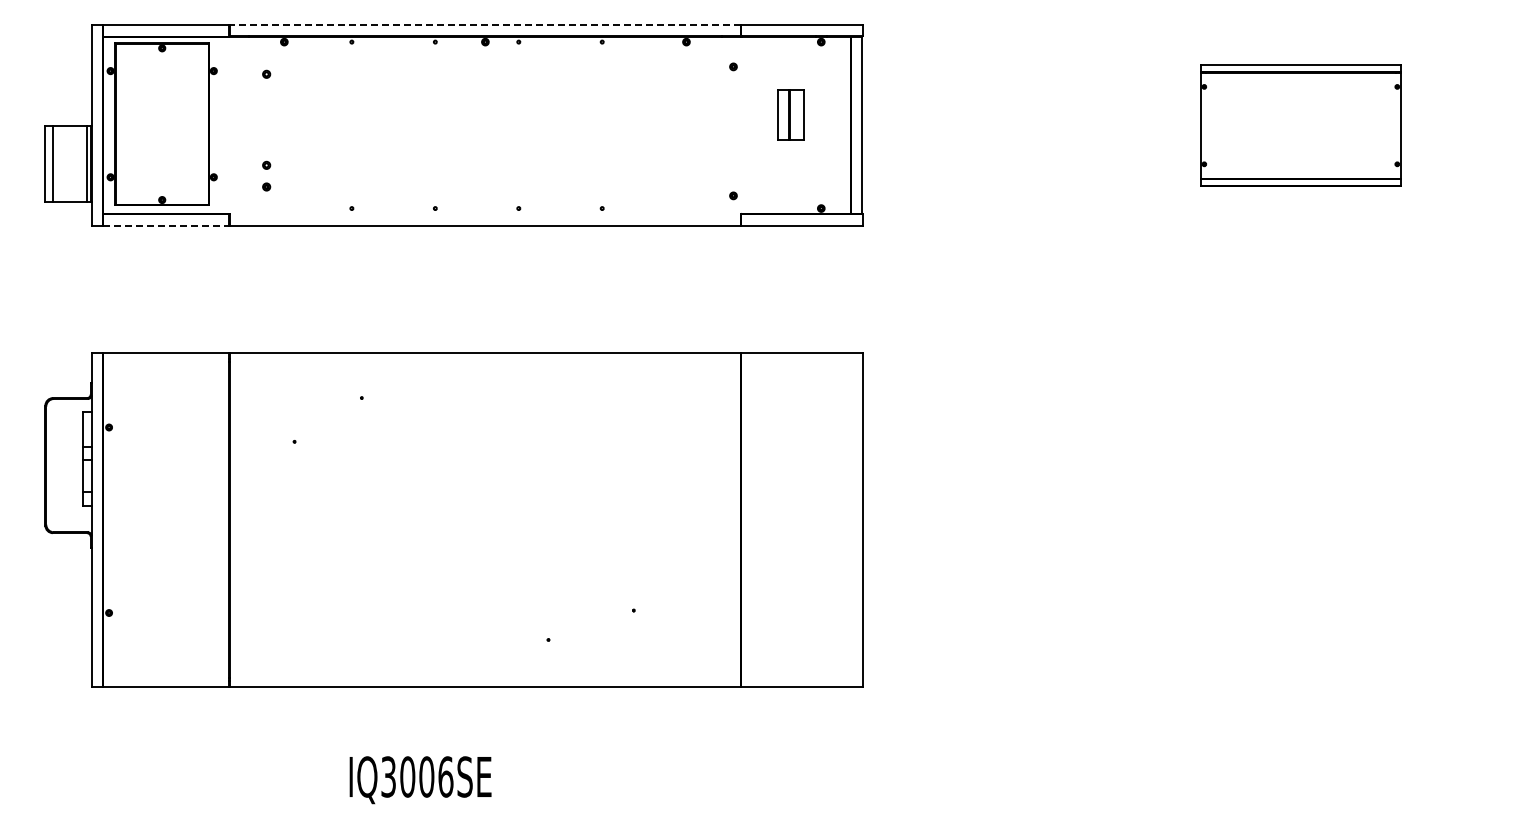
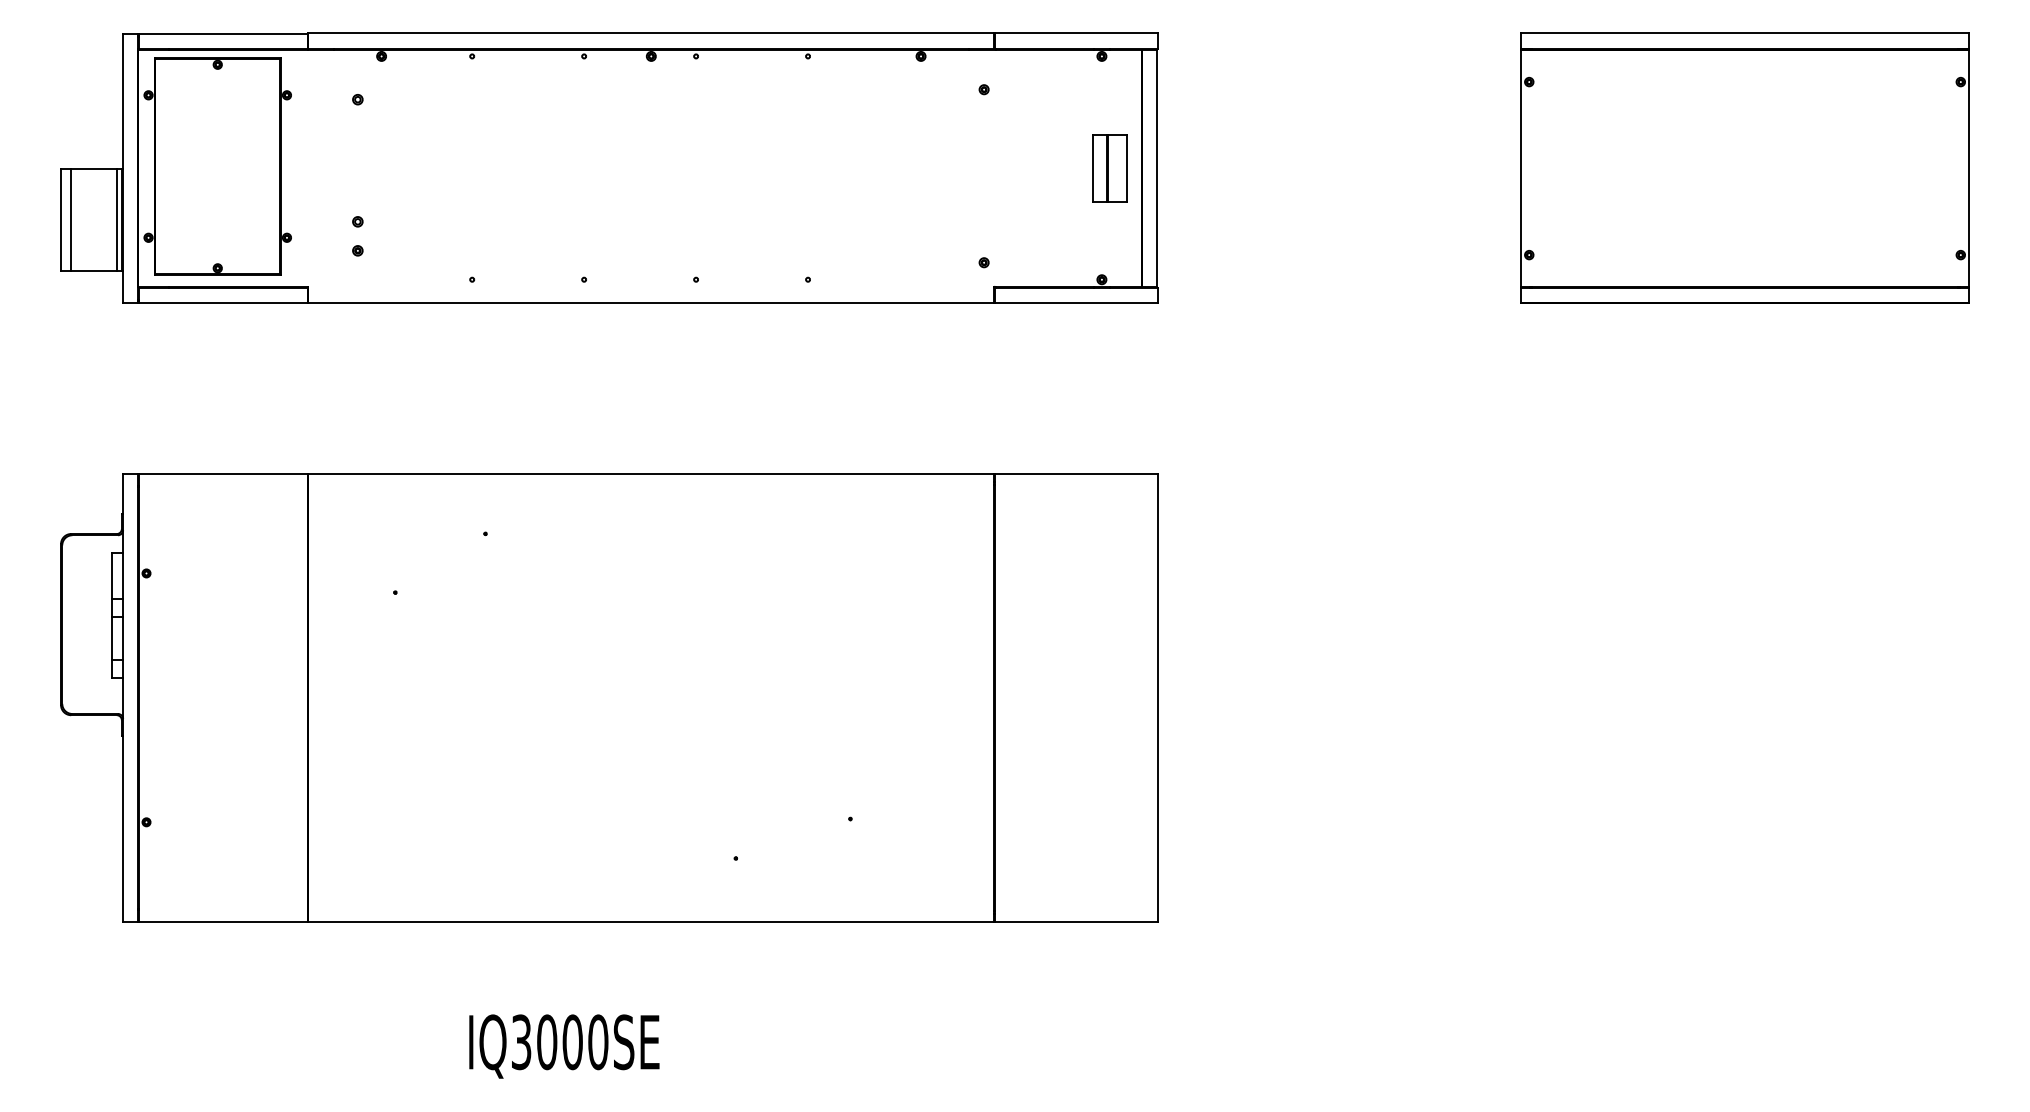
line: (485, 24) -> (651, 32), dashed -> solid
part: (790, 114) -> (1108, 168), moved
part: (1300, 125) -> (1744, 168), size x1.67
line: (166, 225) -> (223, 302), dashed -> solid
text: (445, 776) -> (597, 1041), IQ3006SE -> IQ3000SE

